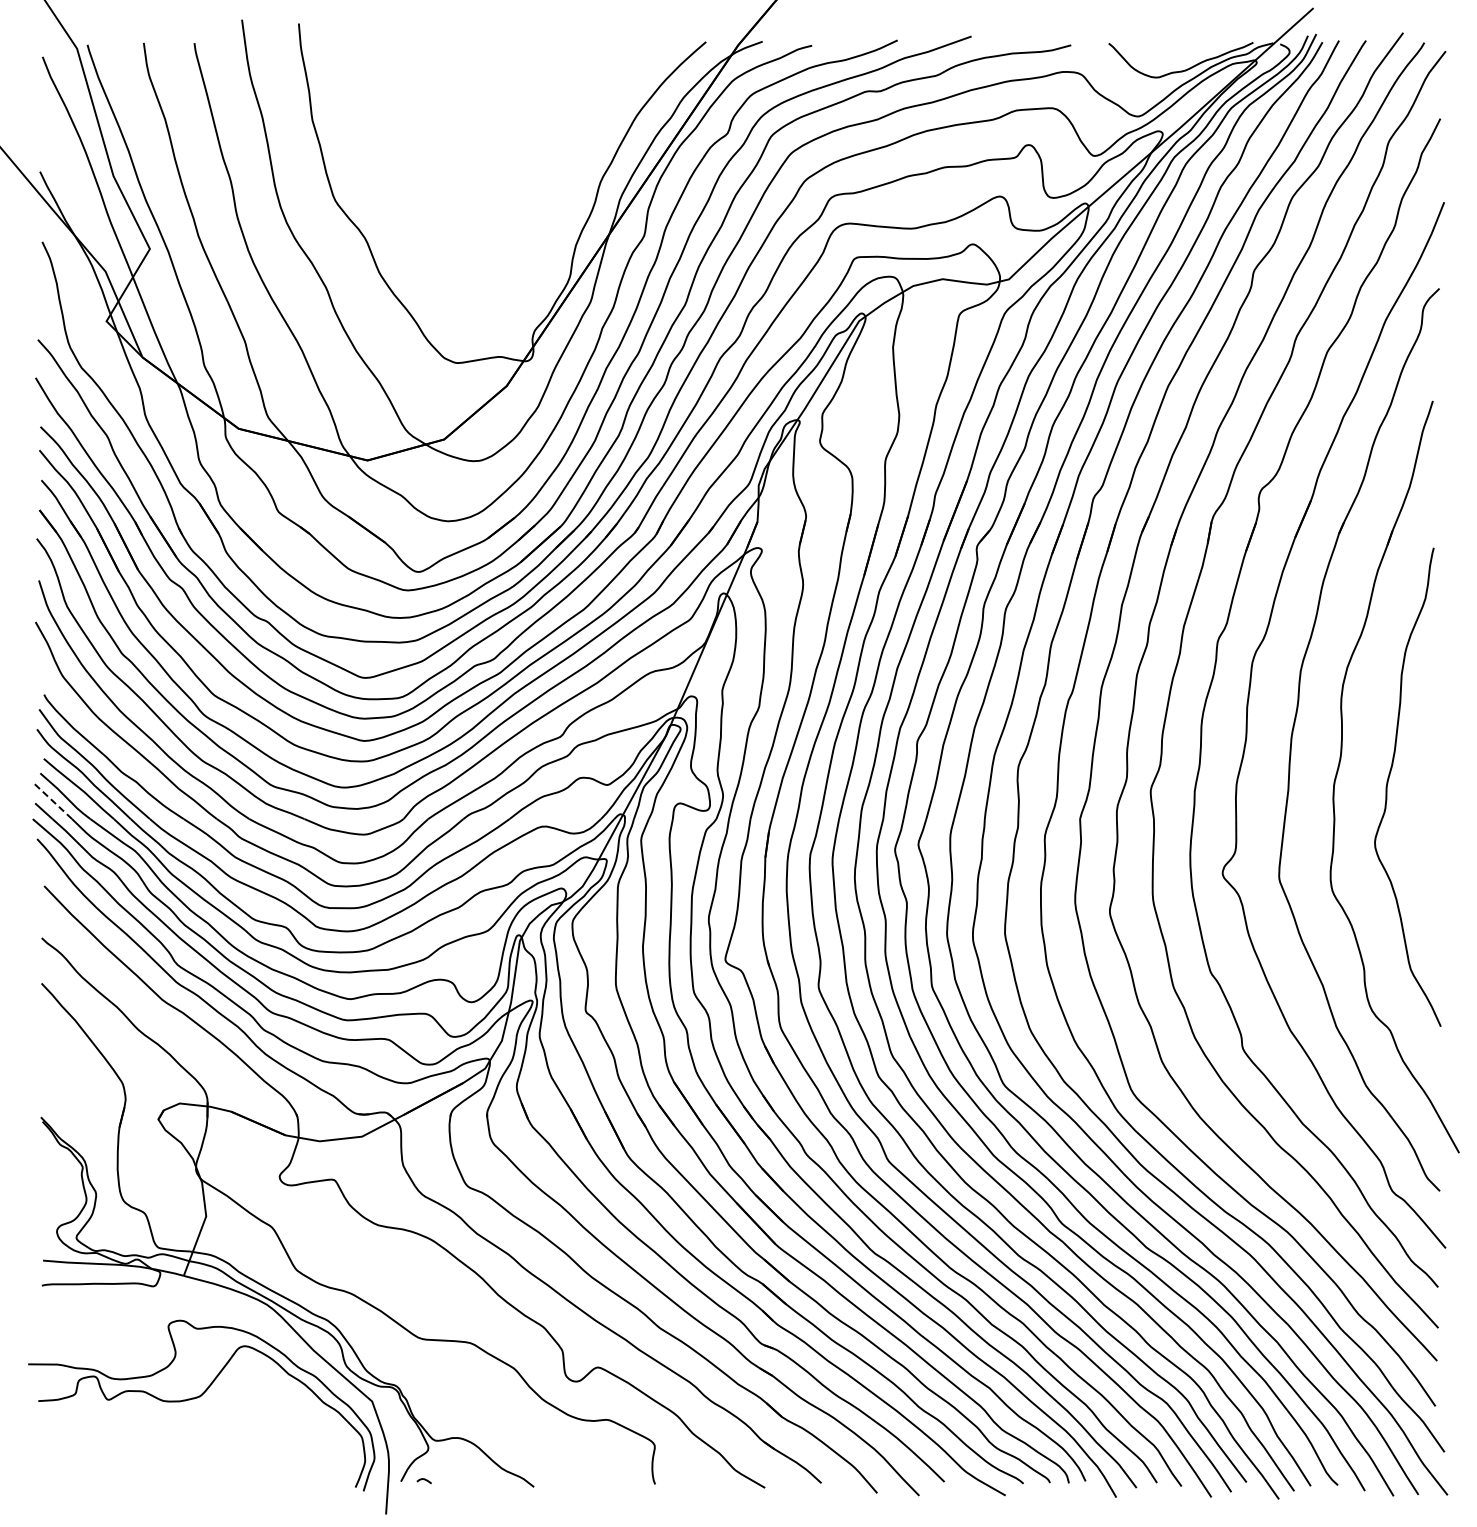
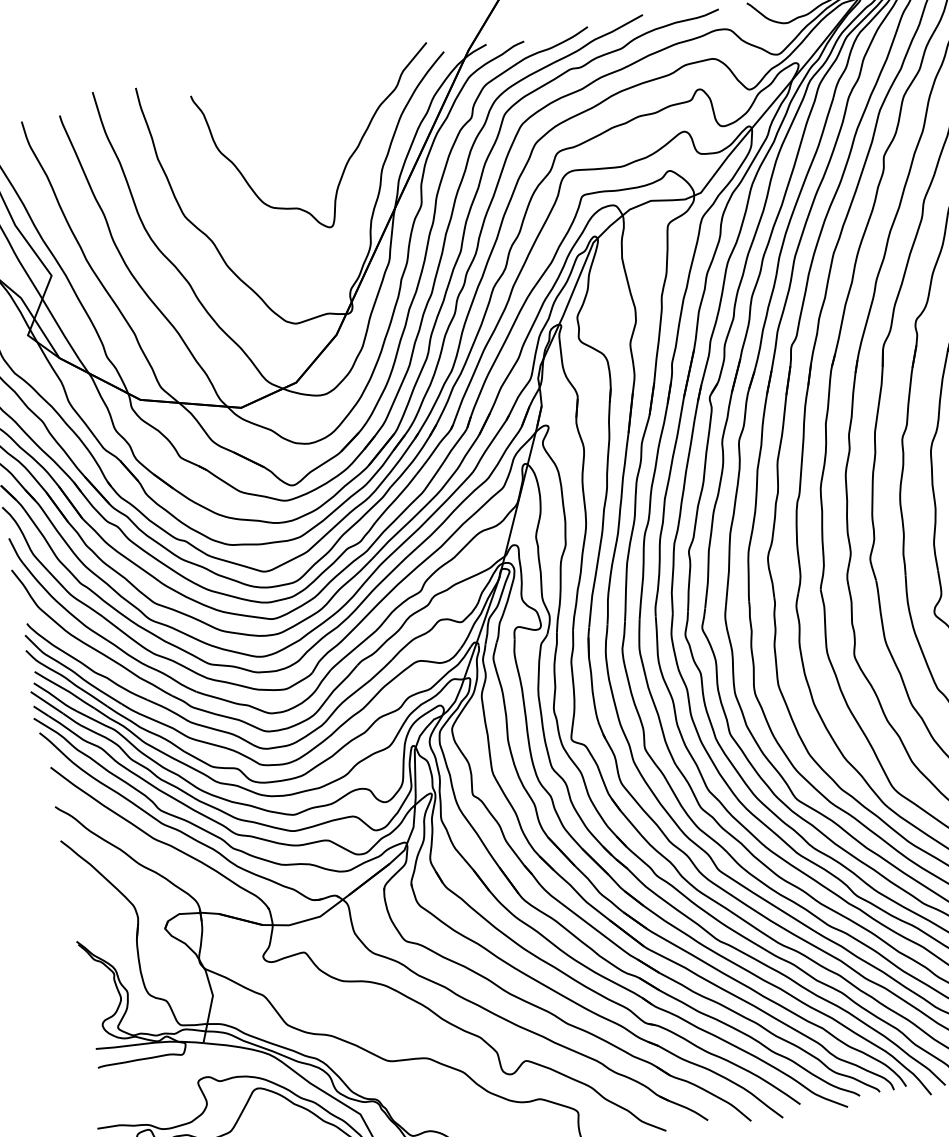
curve: (559, 160) -> (348, 158), added
line: (53, 801) -> (47, 702), dashed -> solid

